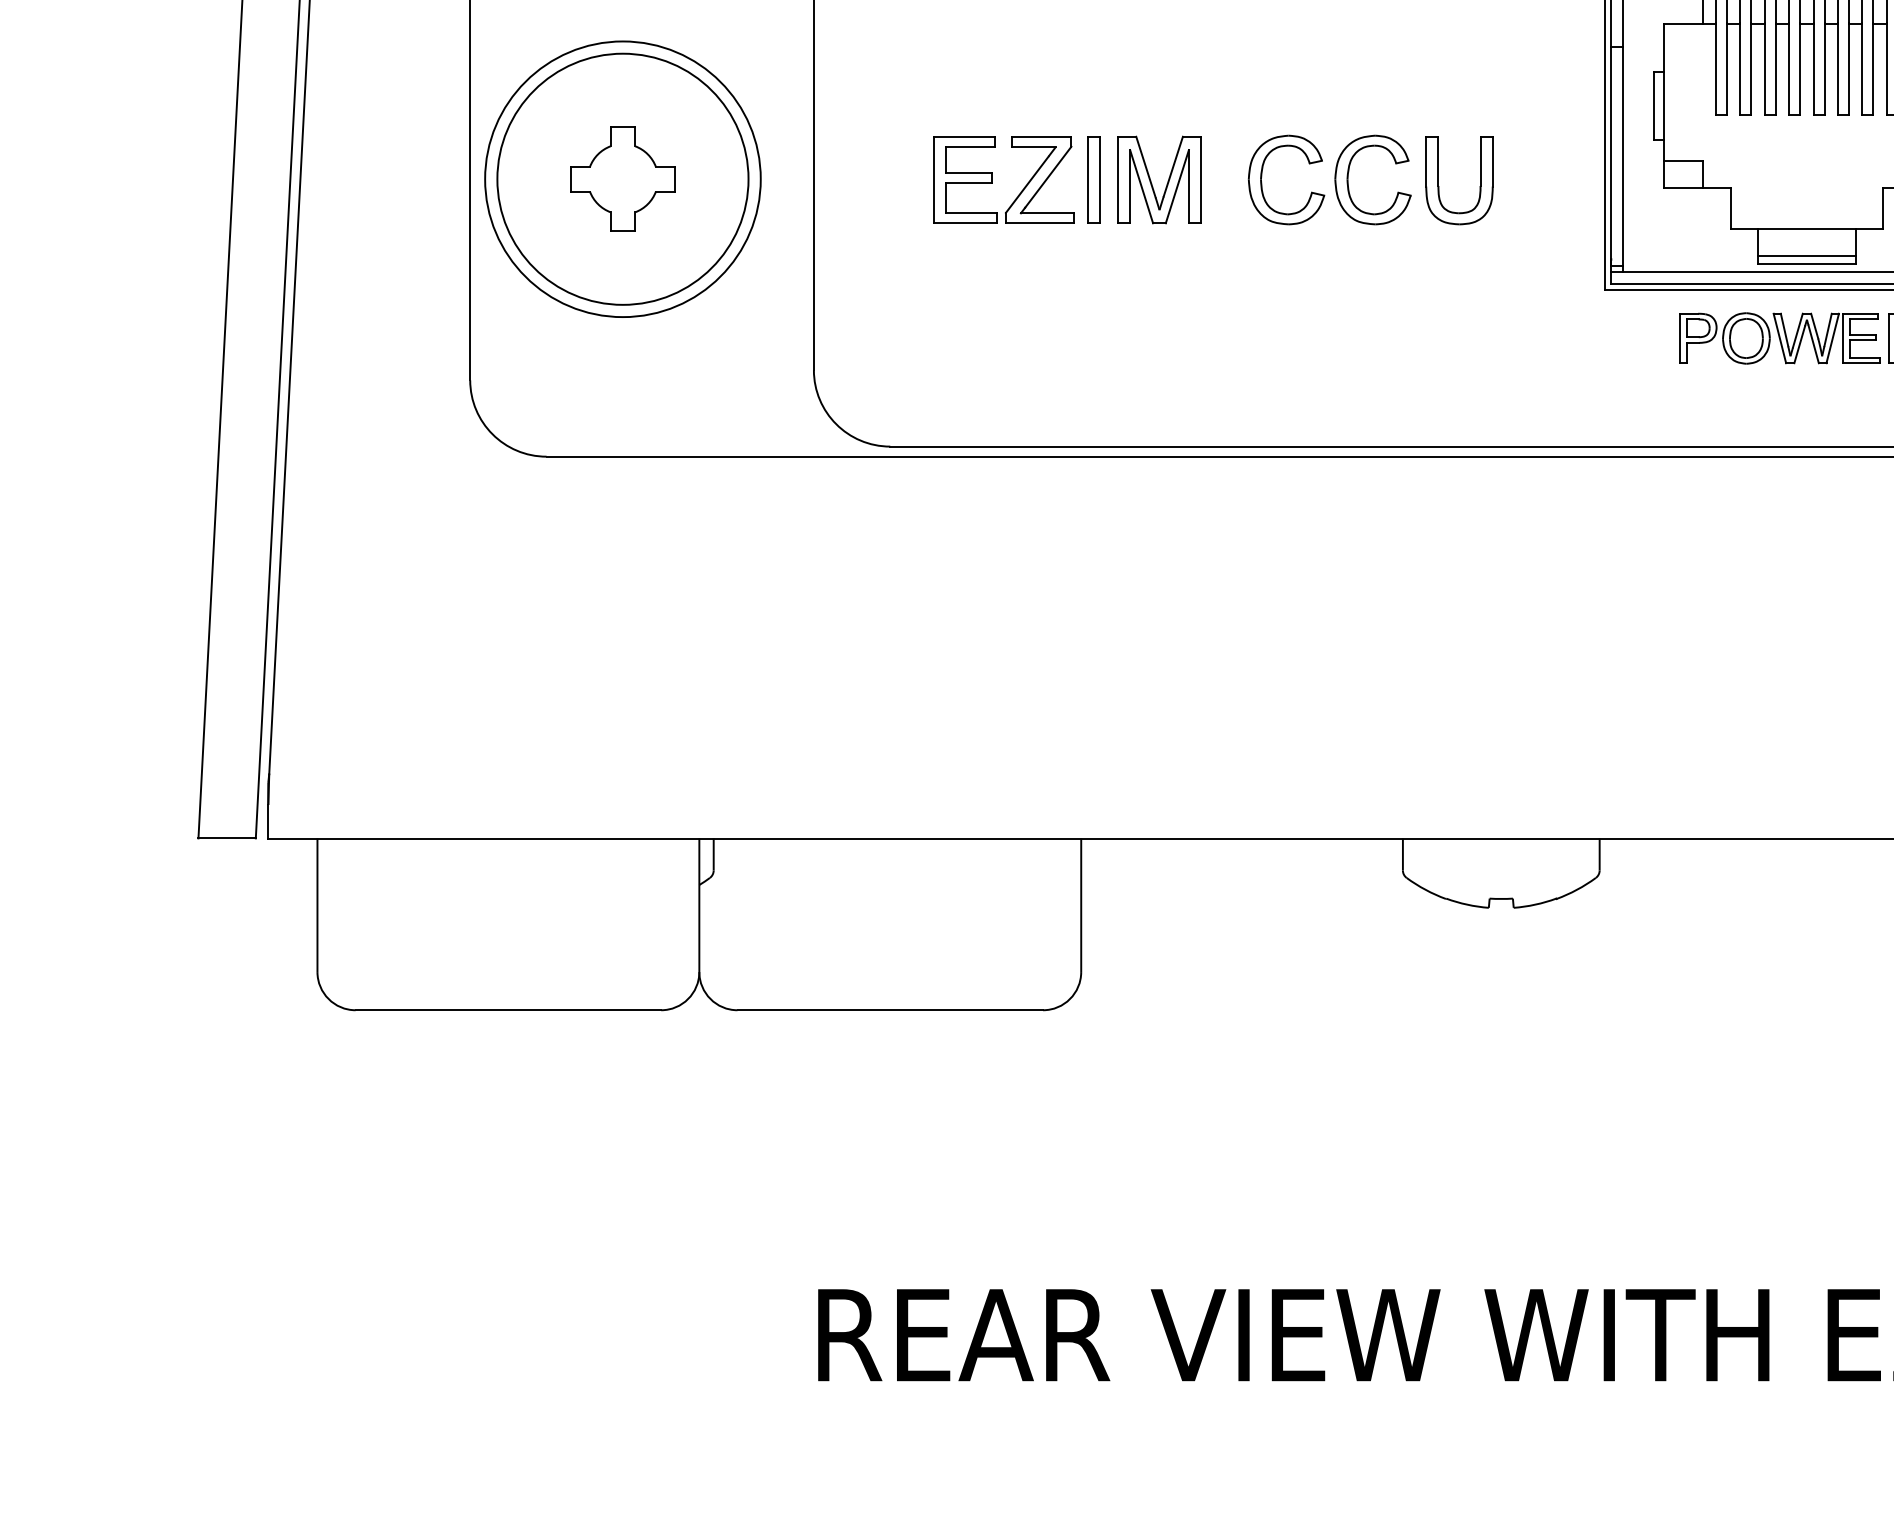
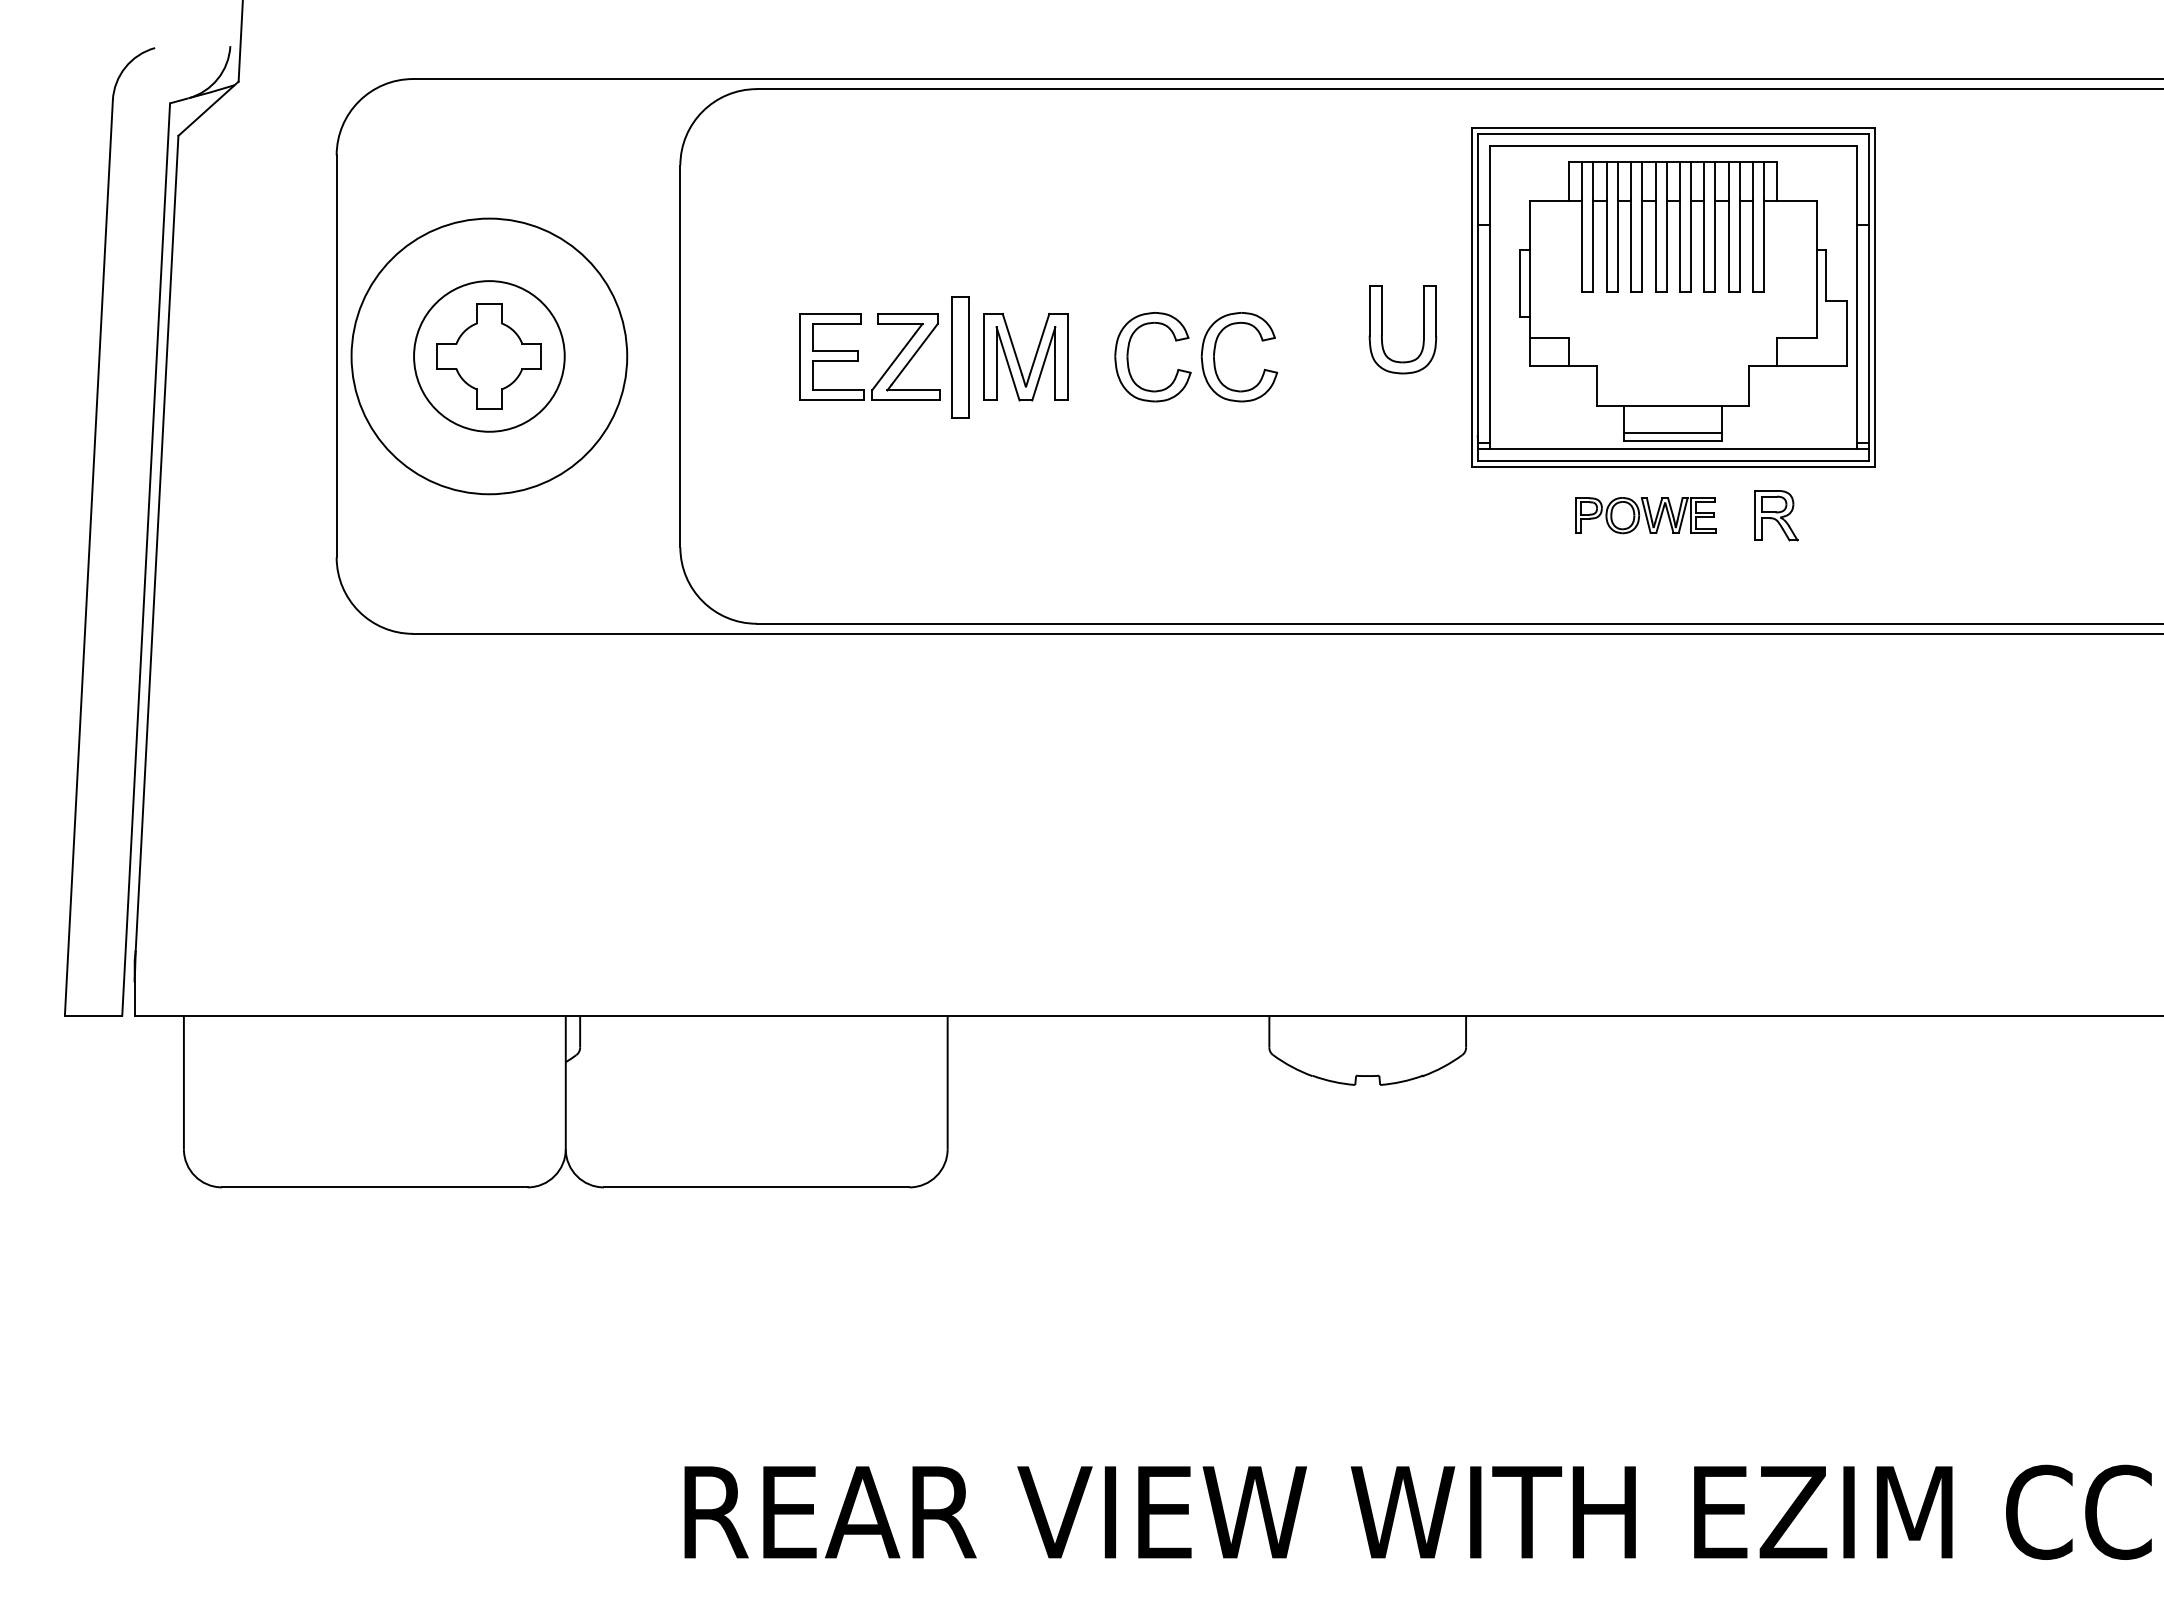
circle: (622, 179) -> (488, 356), size x0.6
part: (1094, 179) -> (960, 356), size x1.4
part: (1439, 180) -> (1382, 329), moved
part: (1779, 338) -> (1645, 515), size x0.7

